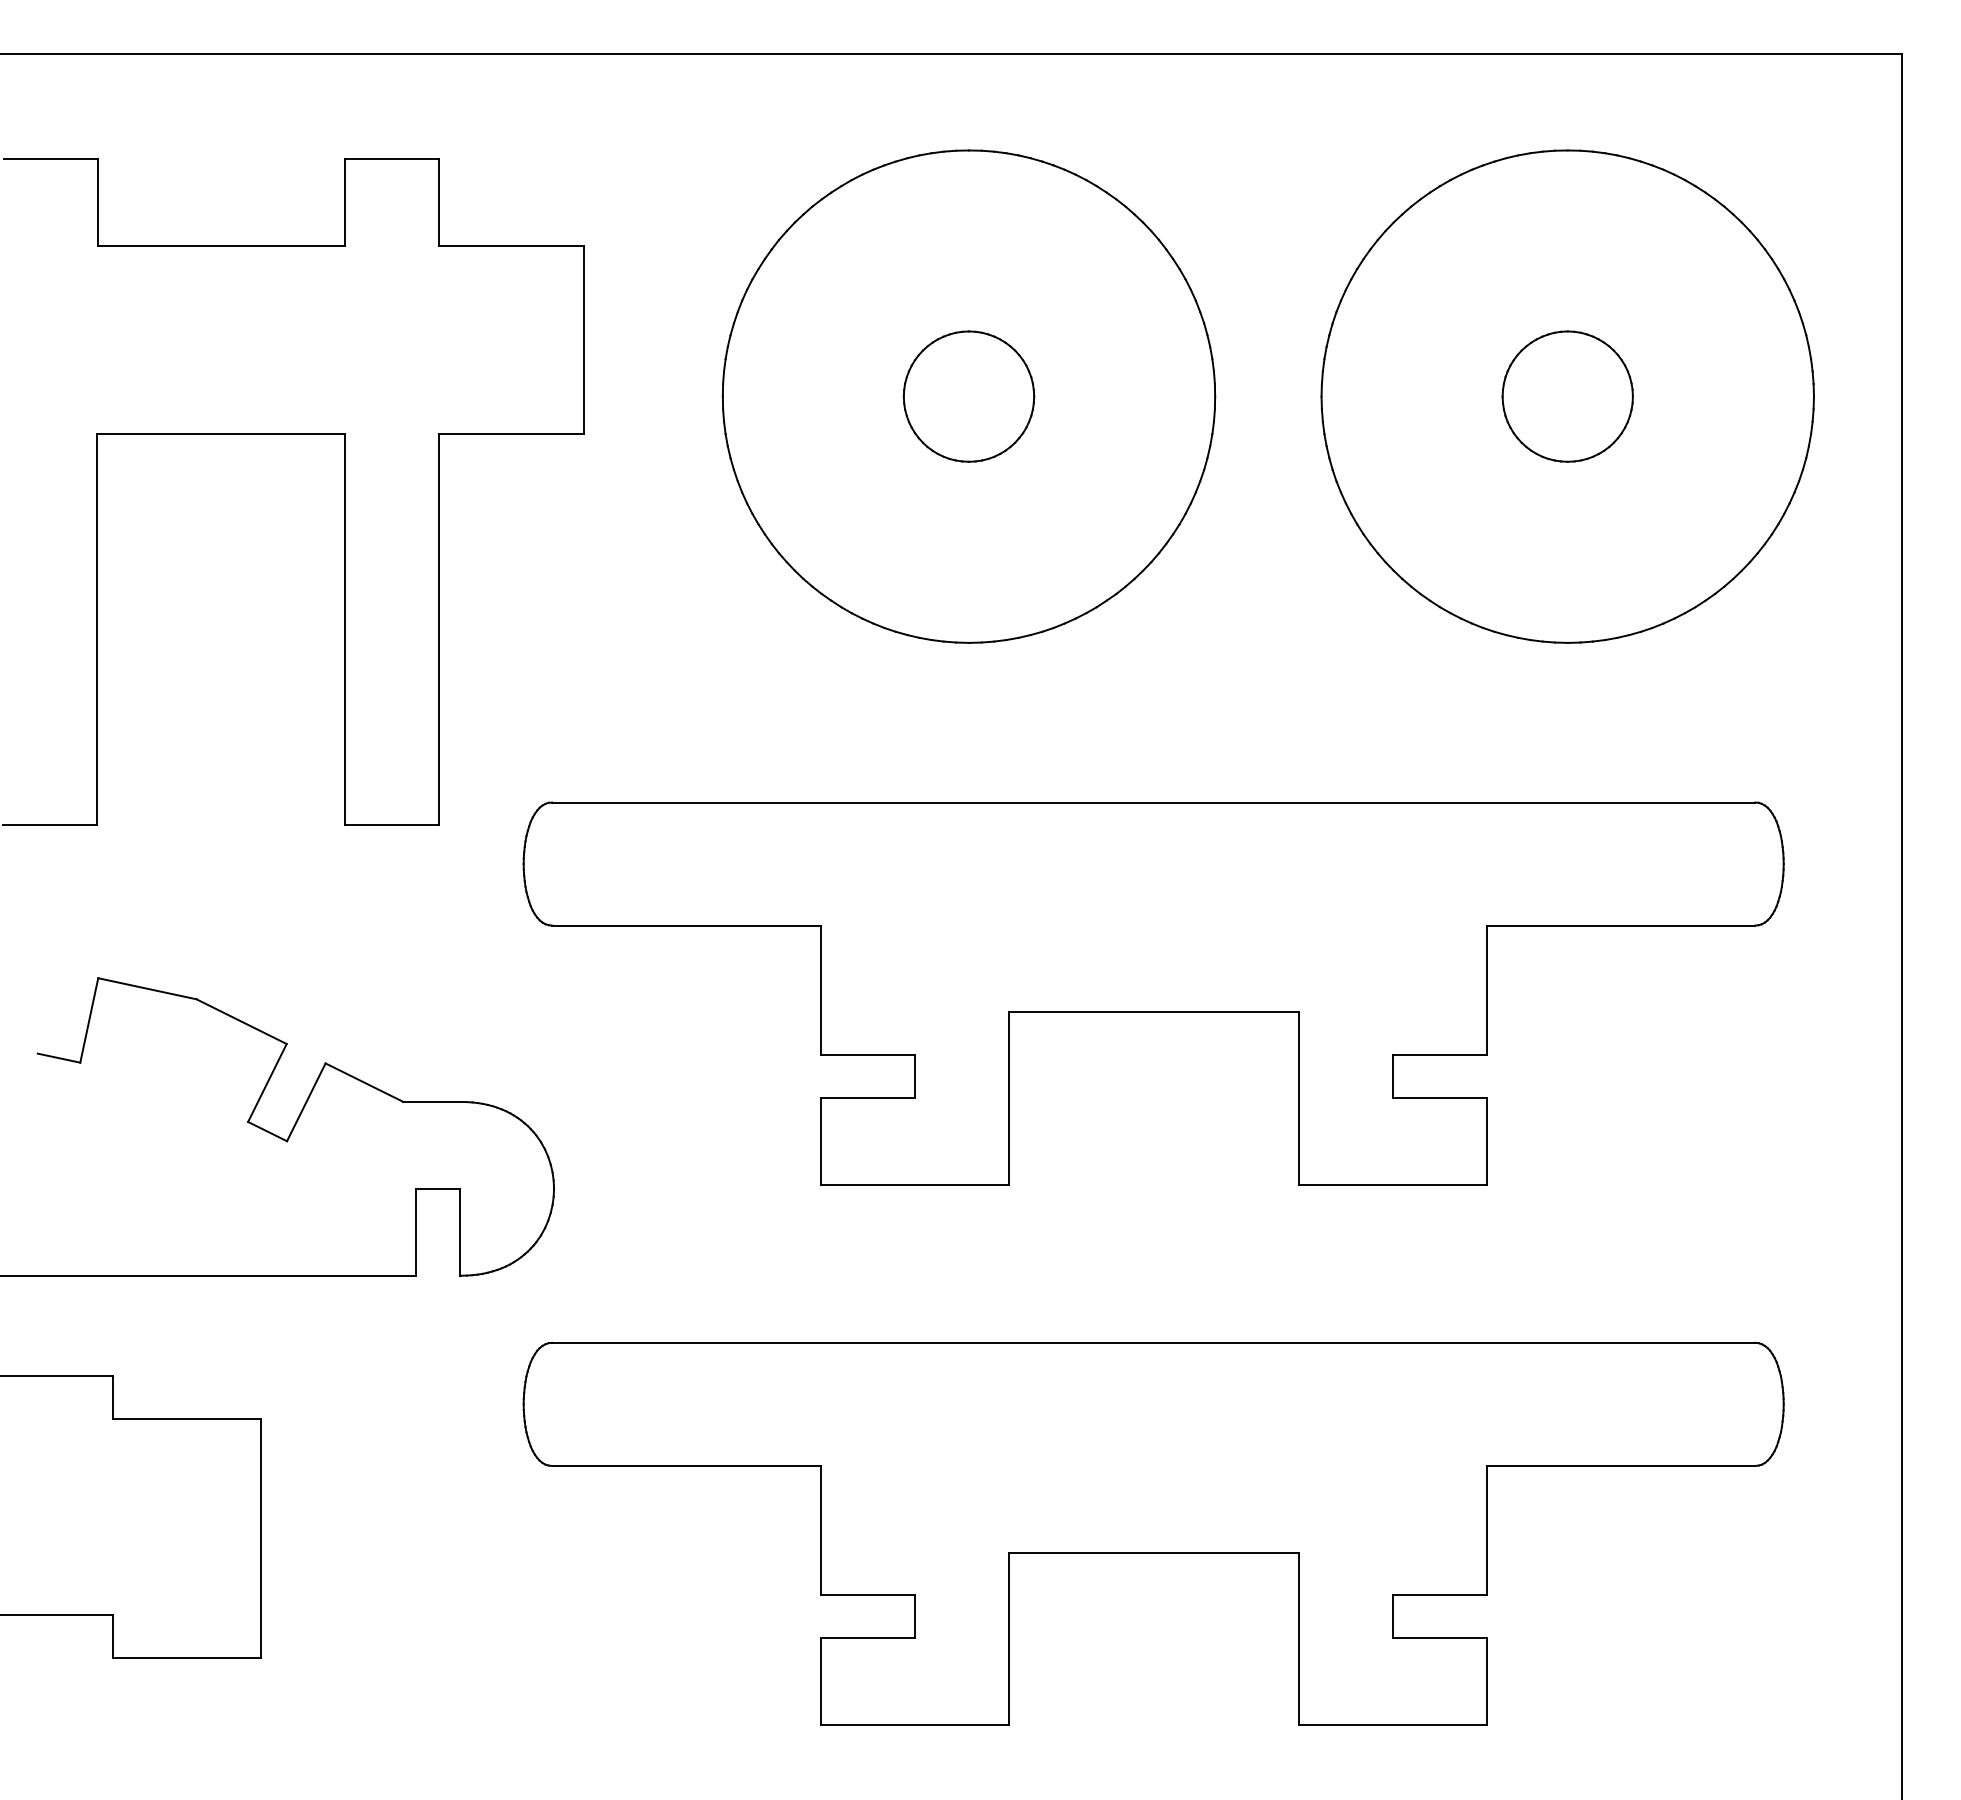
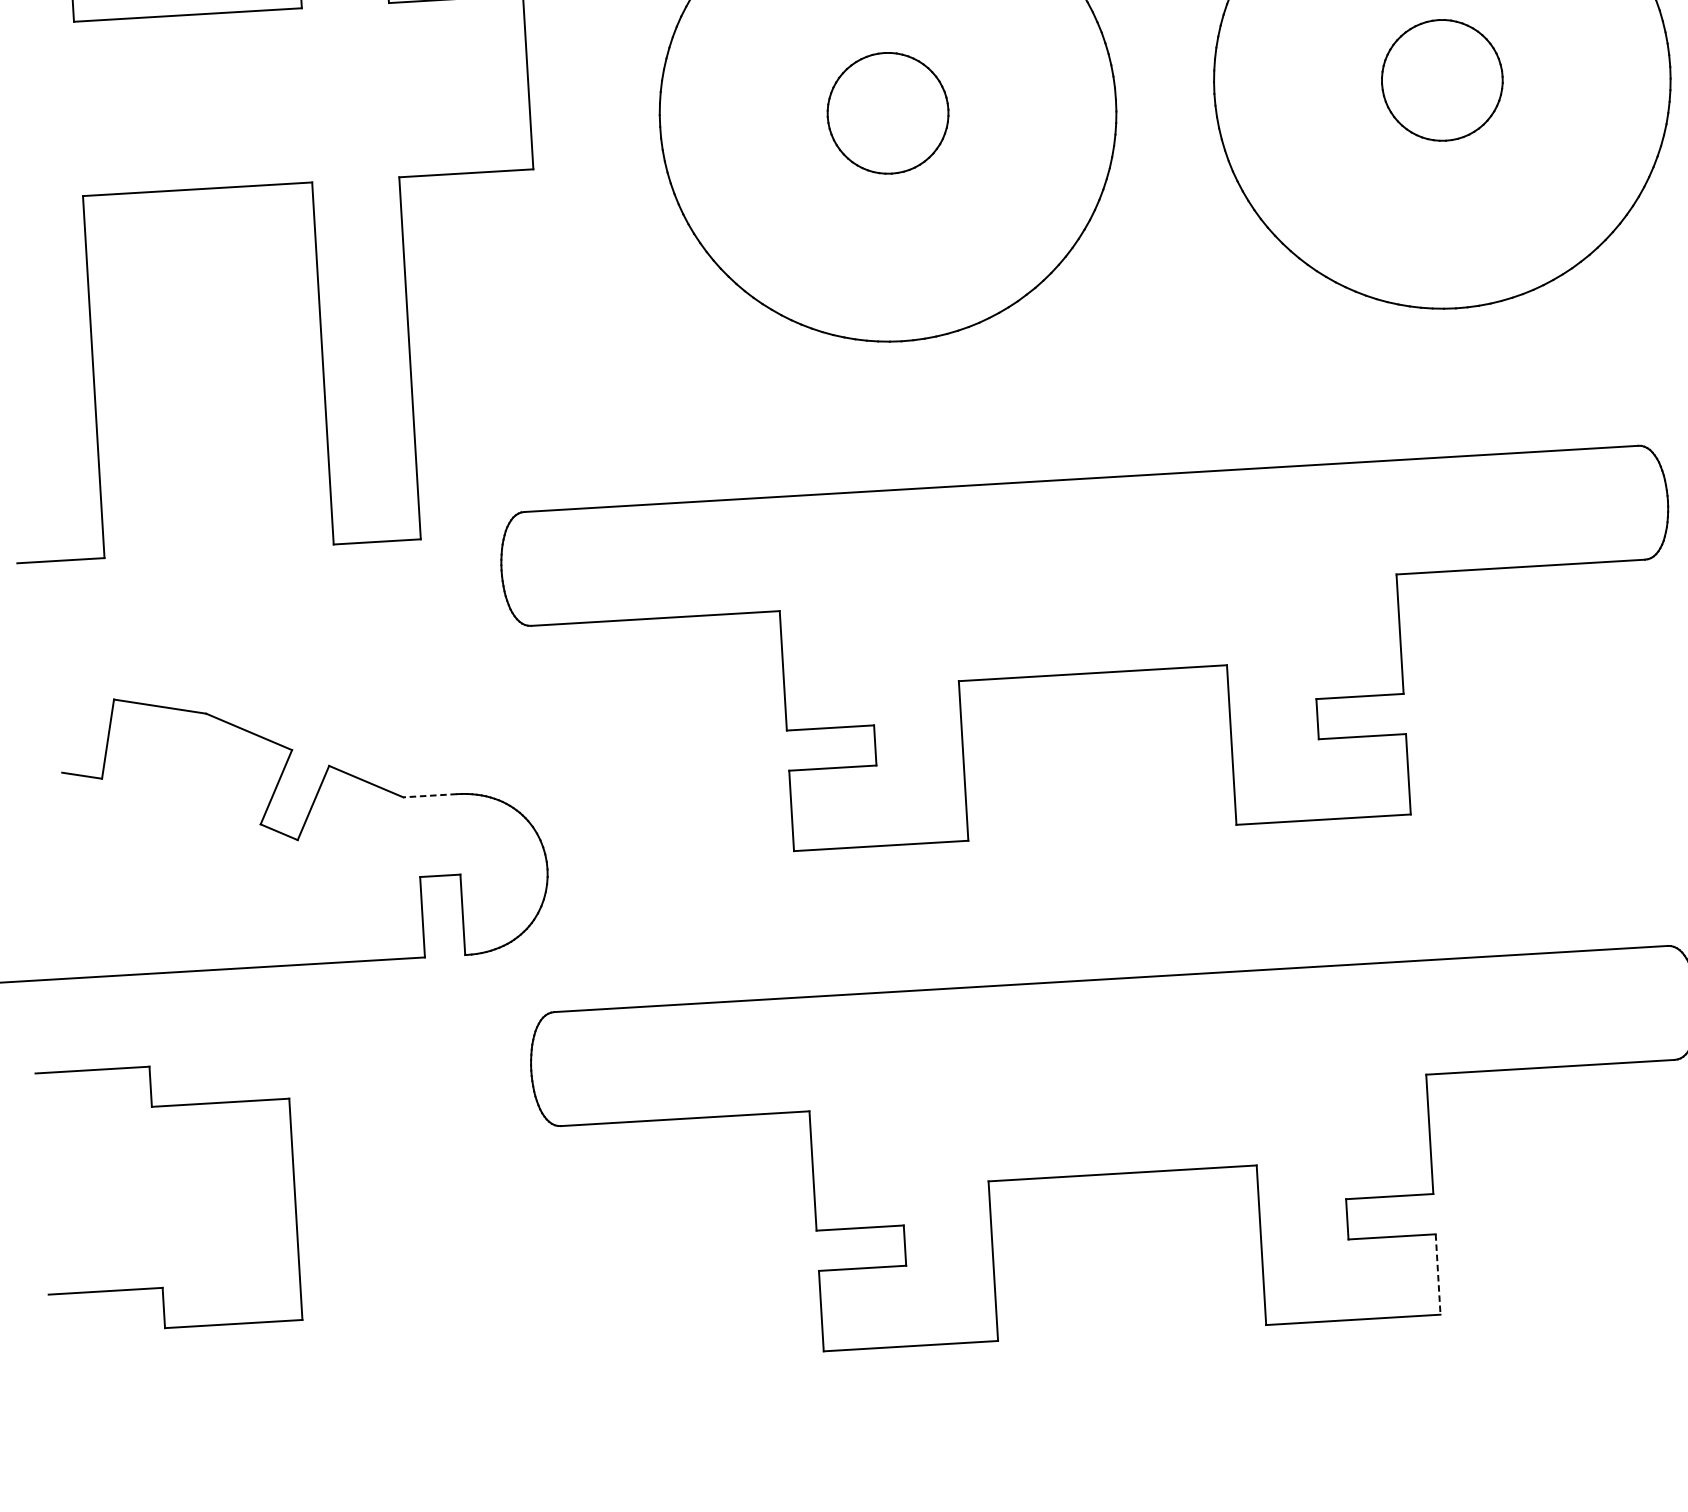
line: (432, 1101) -> (430, 795), solid -> dashed
line: (1486, 1682) -> (1437, 1275), solid -> dashed

